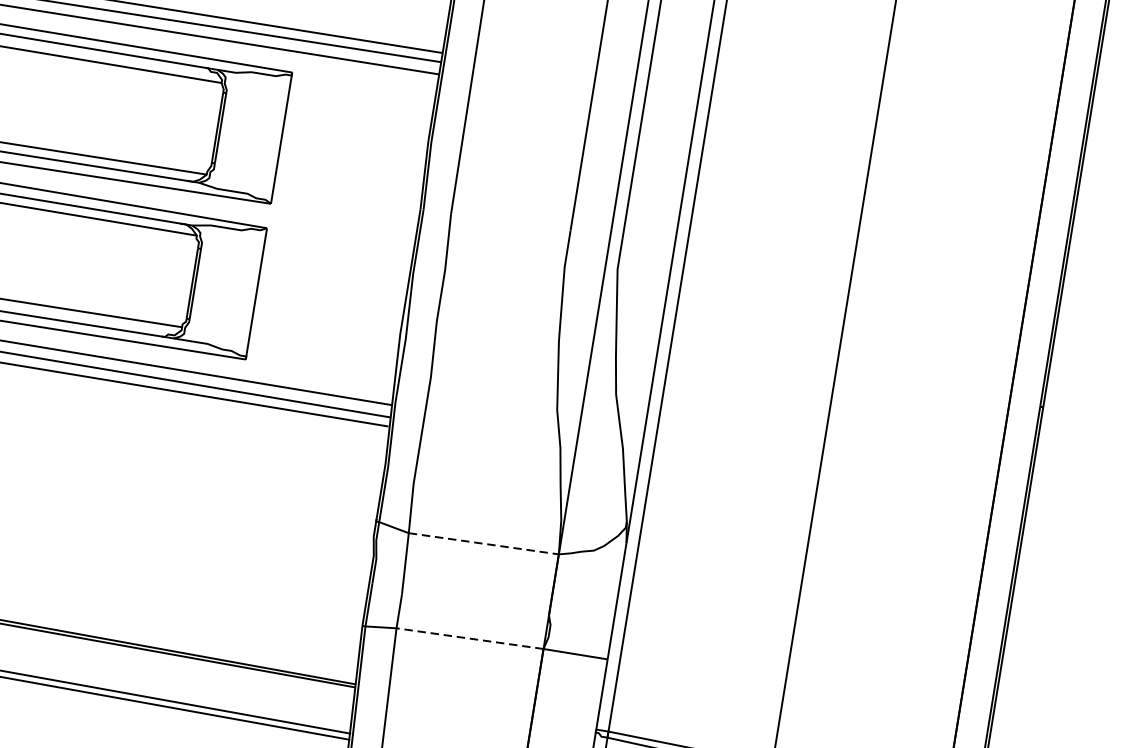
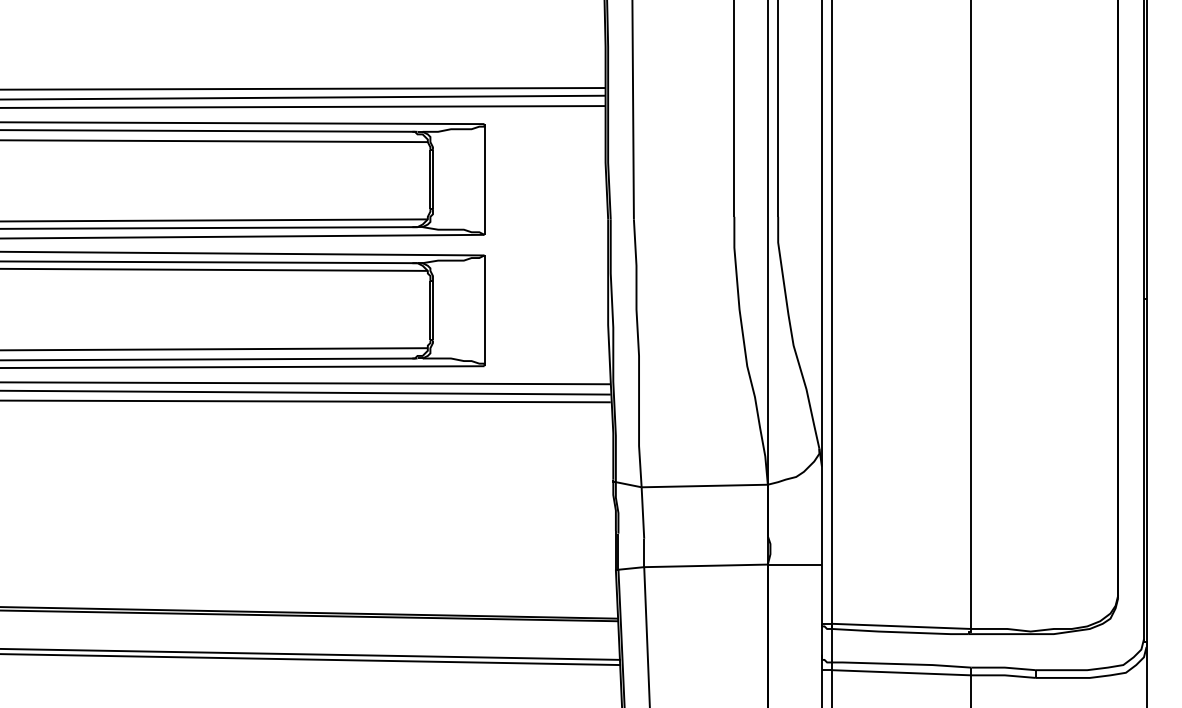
line: (484, 544) -> (705, 486), dashed -> solid
line: (470, 638) -> (706, 565), dashed -> solid

